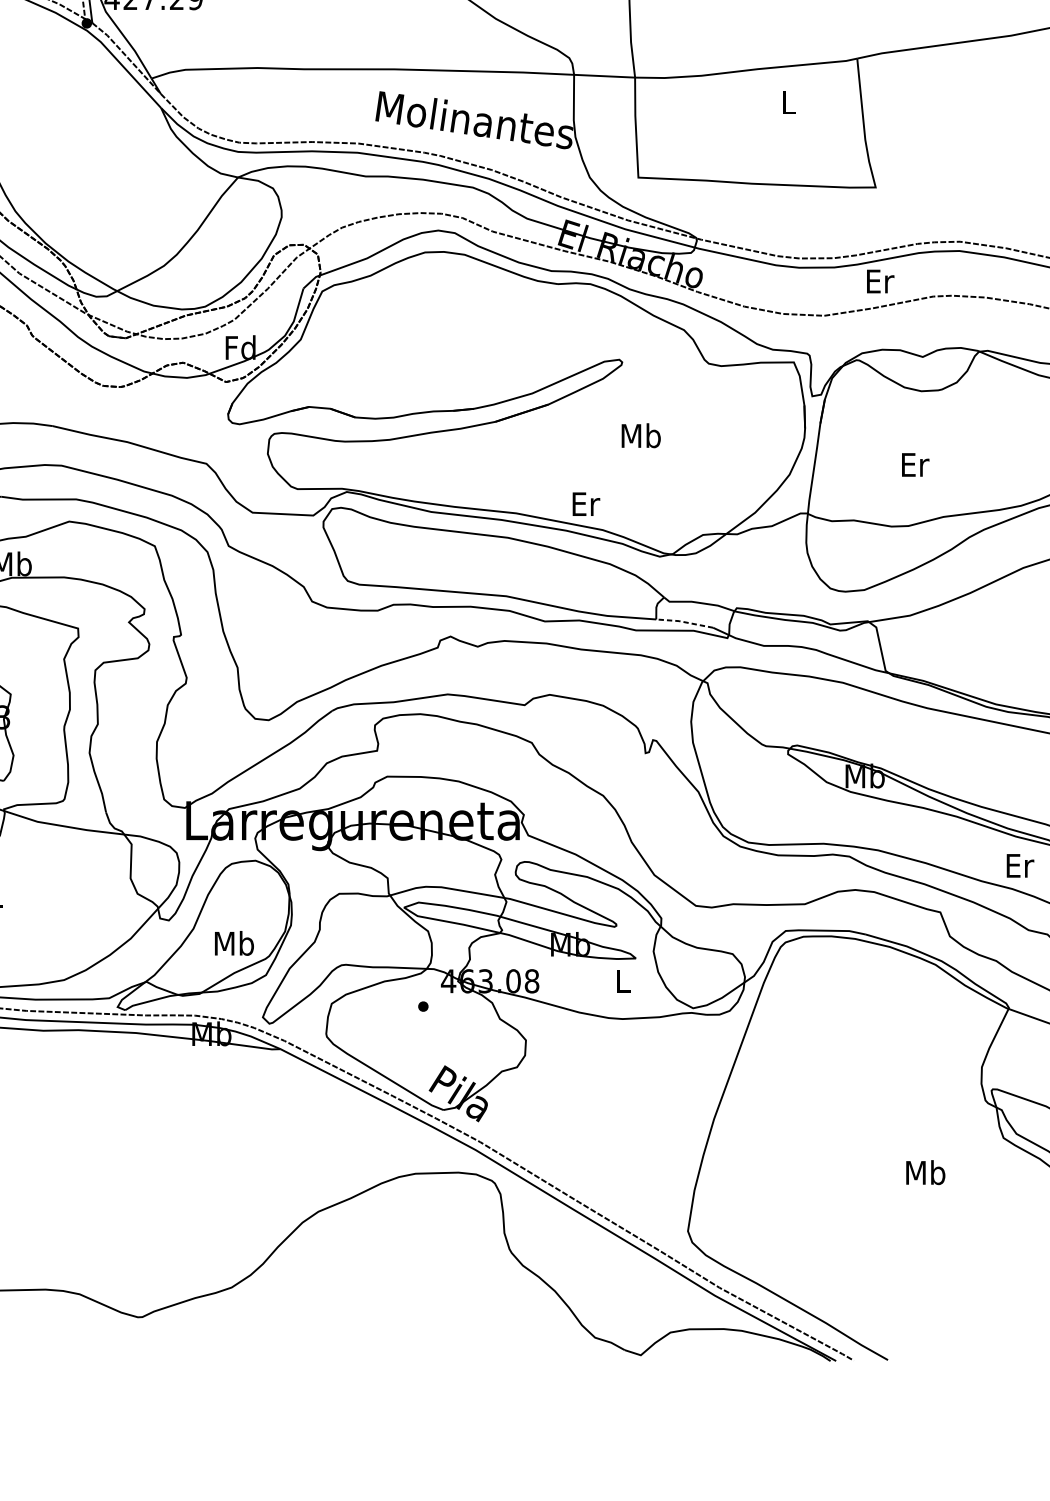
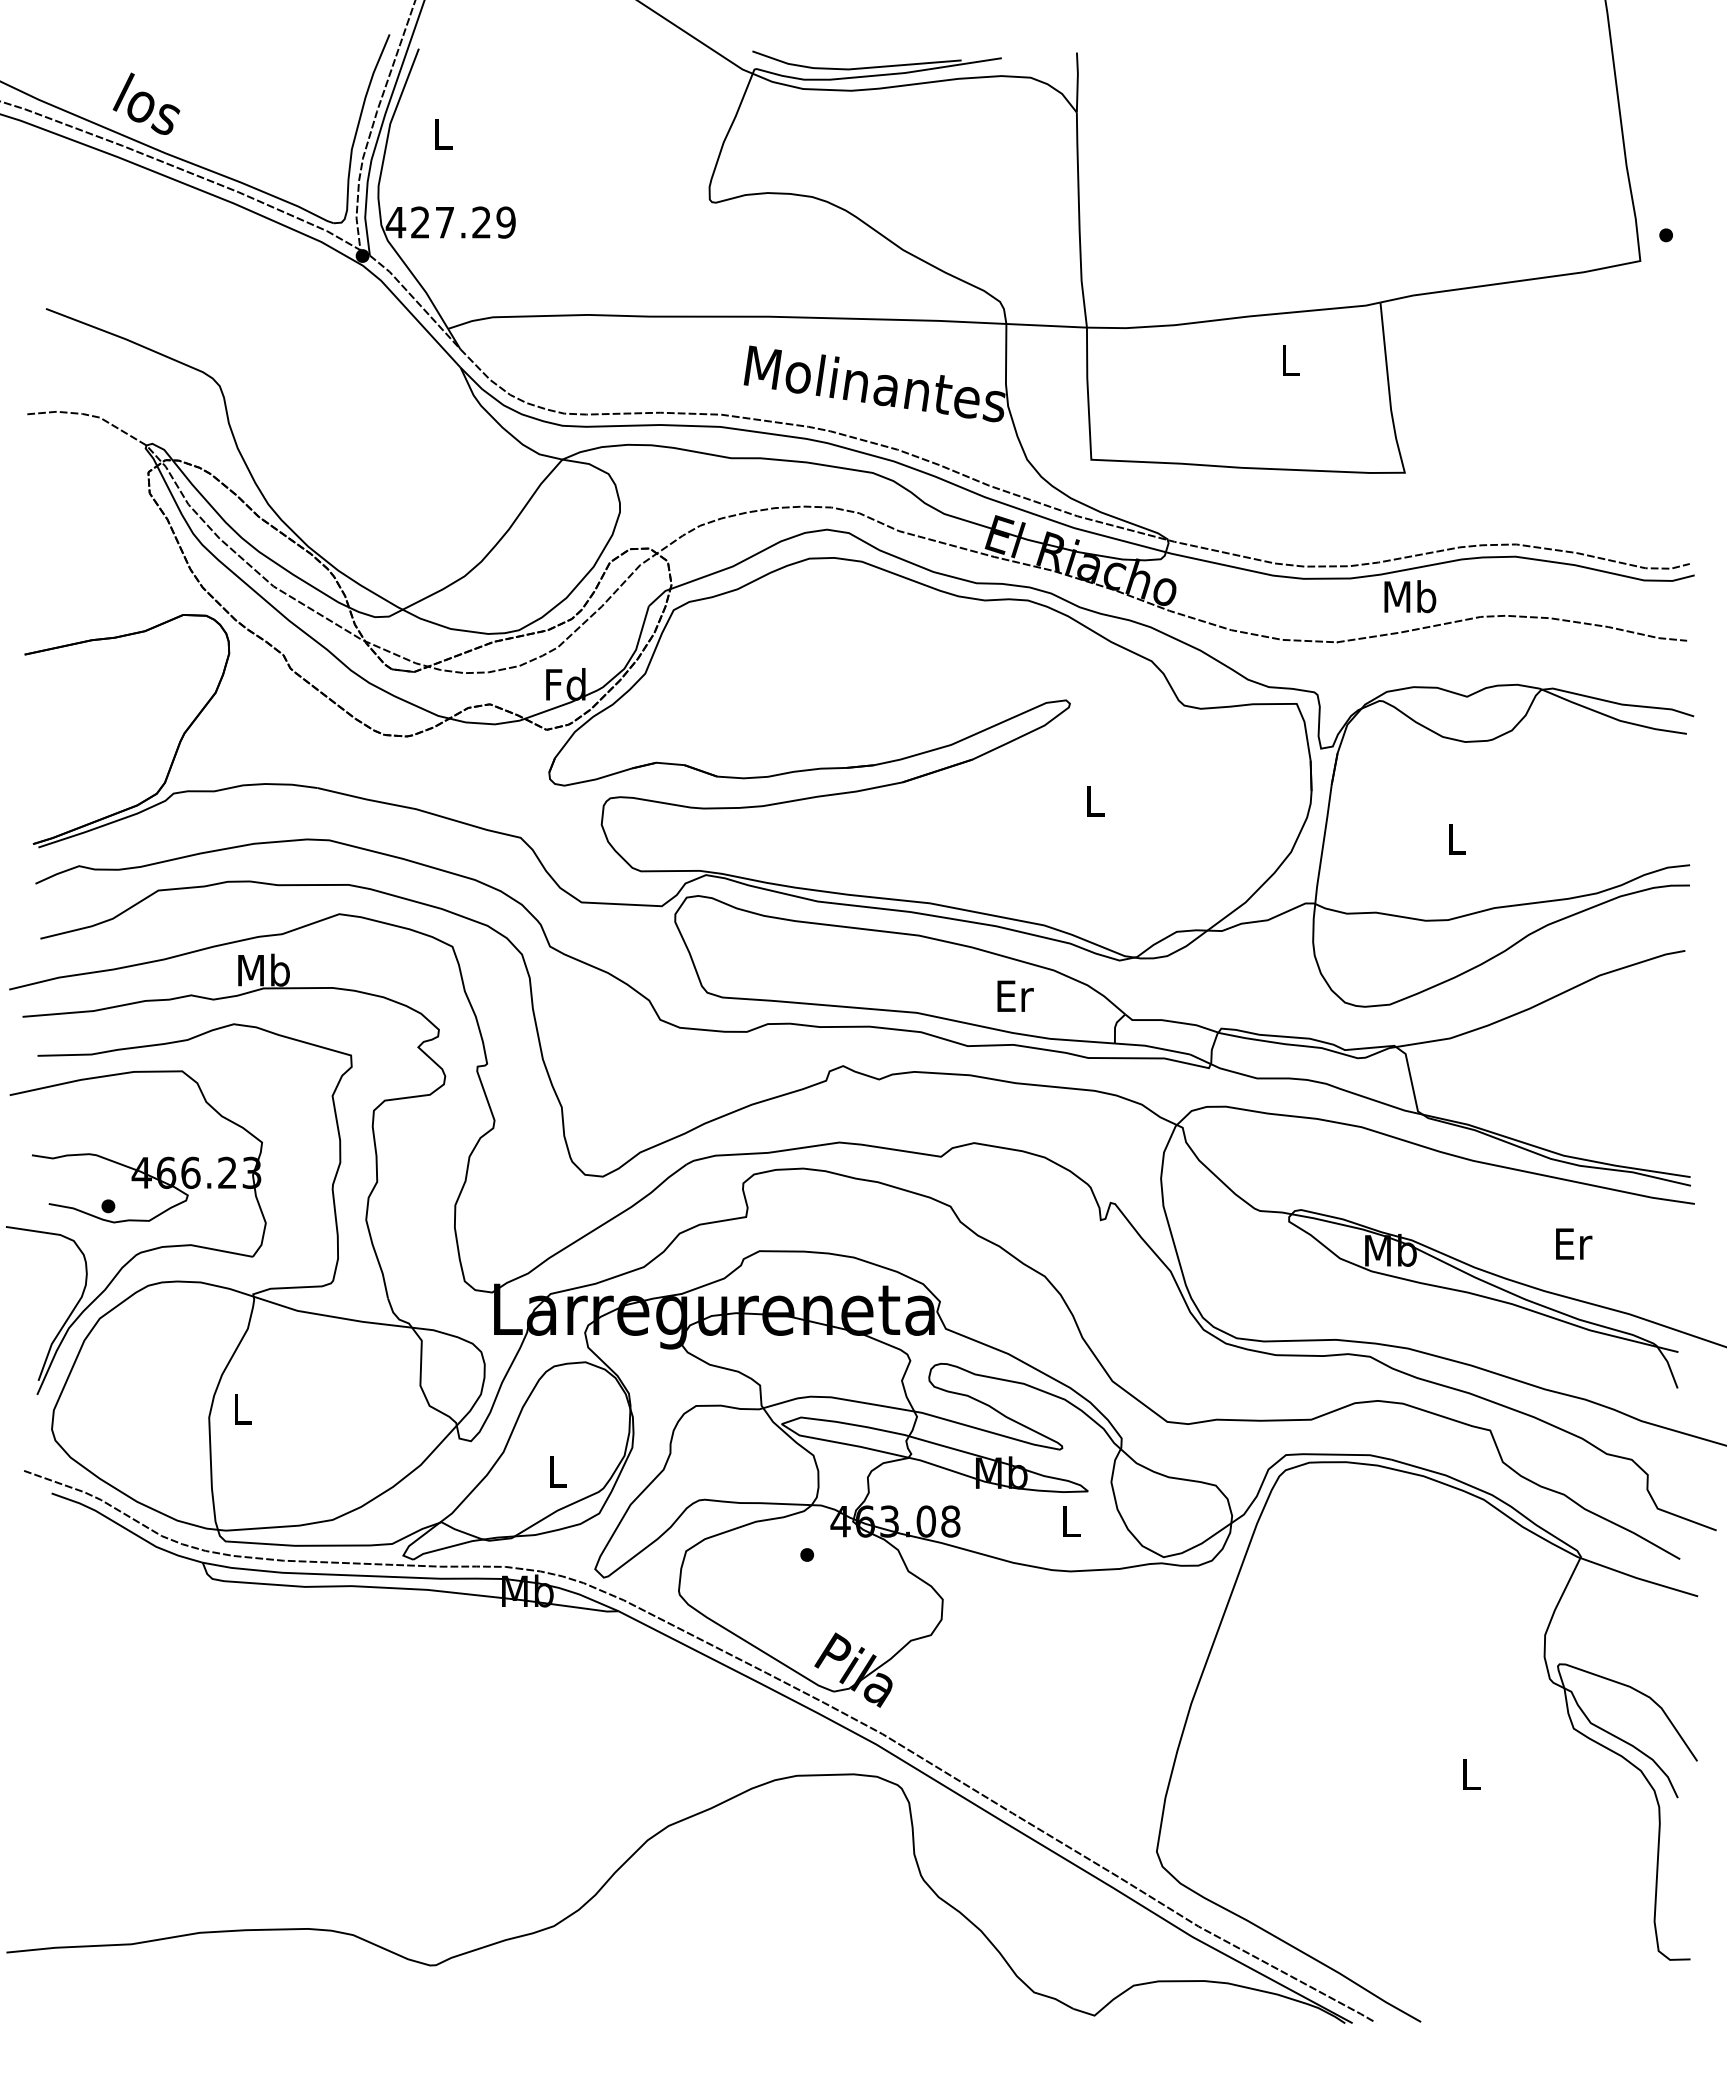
text: (879, 281) -> (1410, 596), Er -> Mb
text: (640, 435) -> (1094, 800), Mb -> L
text: (915, 464) -> (1457, 838), Er -> L
text: (586, 503) -> (1015, 995), moved
line: (683, 622) -> (1151, 1047), dashed -> solid
text: (1020, 865) -> (1574, 1243), moved
text: (234, 943) -> (557, 1471), Mb -> L
text: (925, 1171) -> (1470, 1773), Mb -> L

